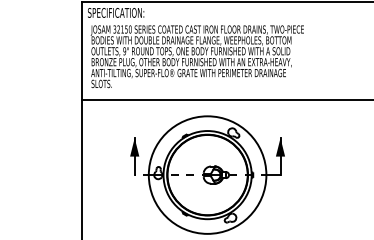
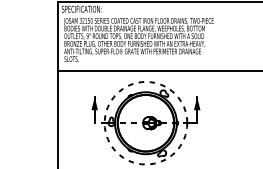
circle: (207, 174) -> (145, 122), solid -> dashed

